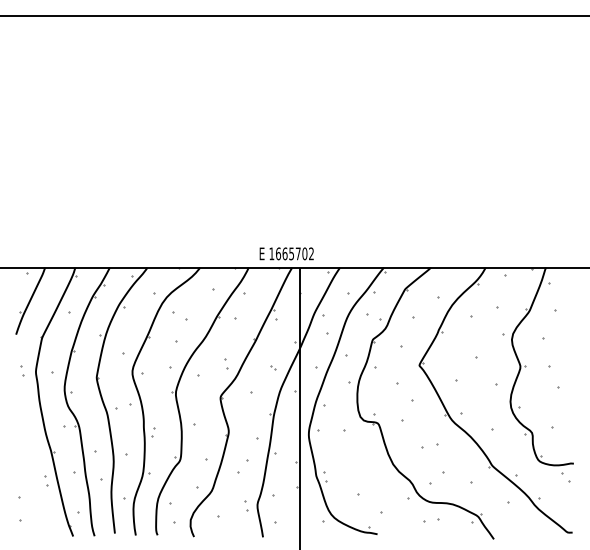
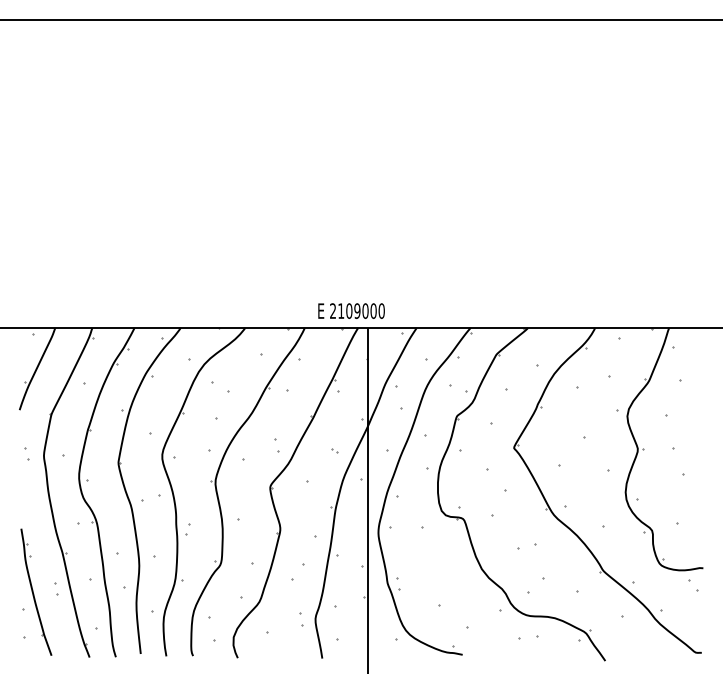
text: (291, 253) -> (357, 310), 1665702 -> 2109000
part: (29, 482) -> (36, 591), added

